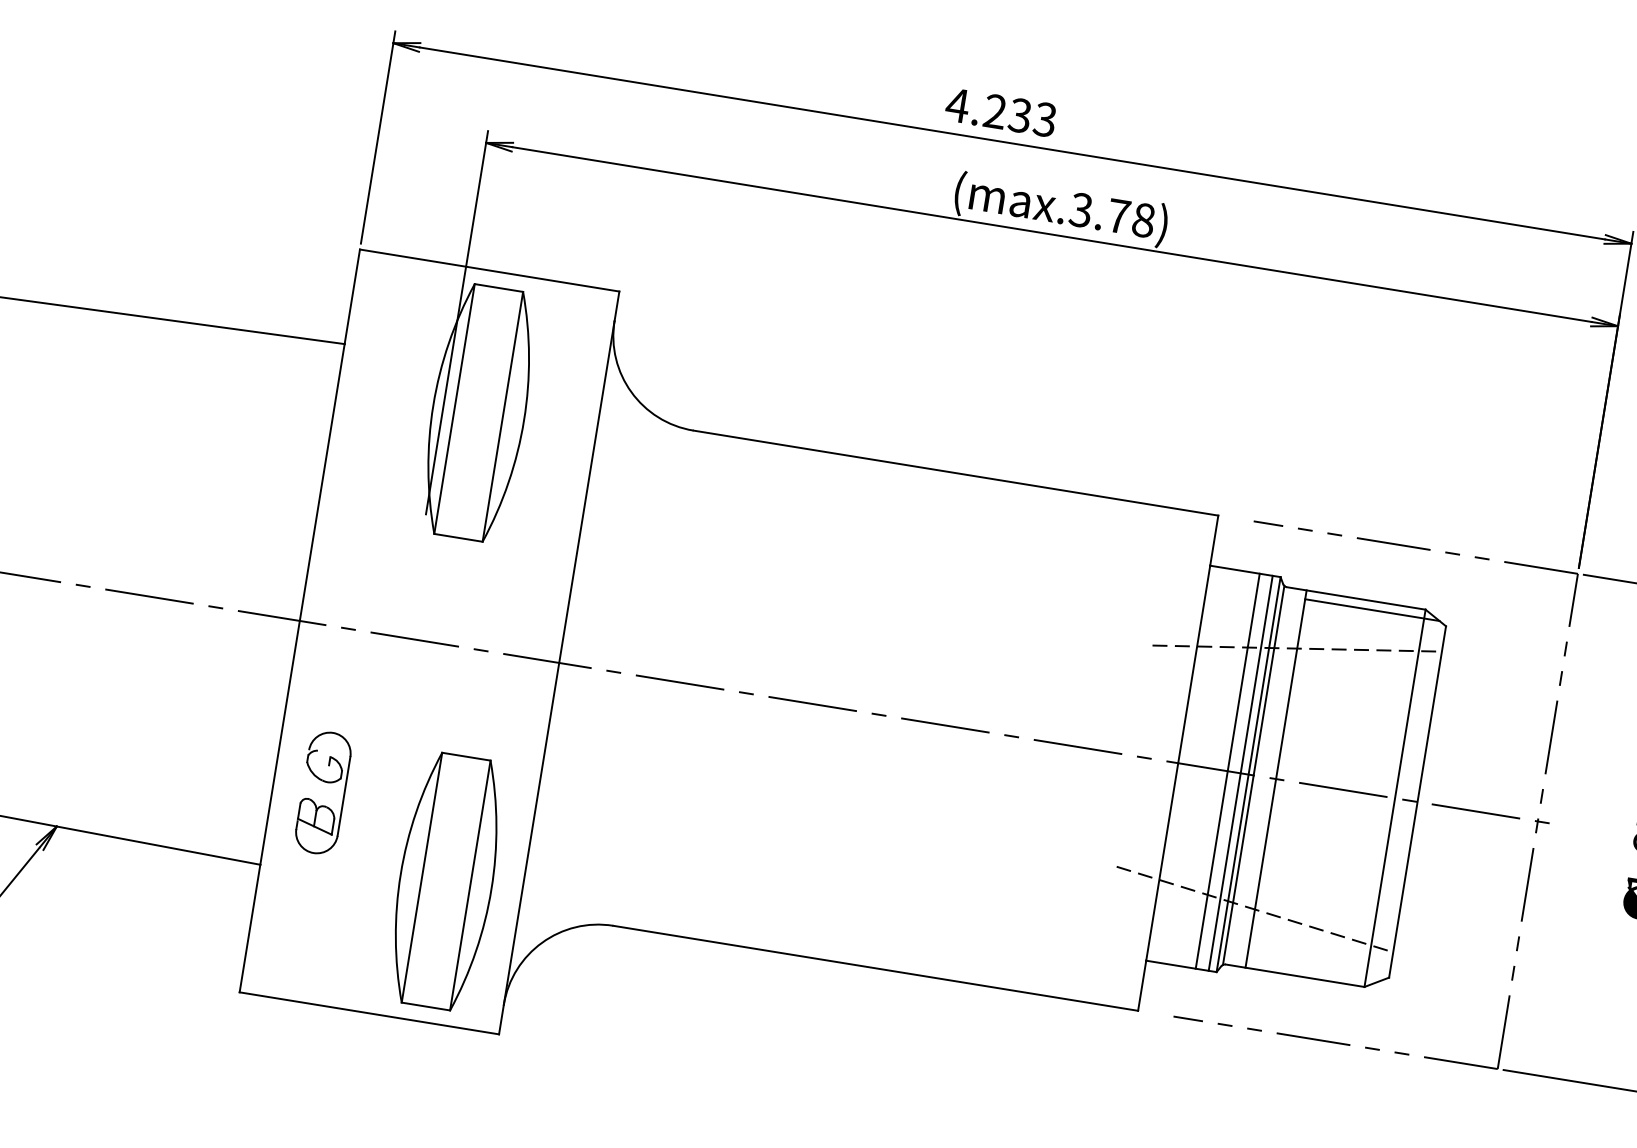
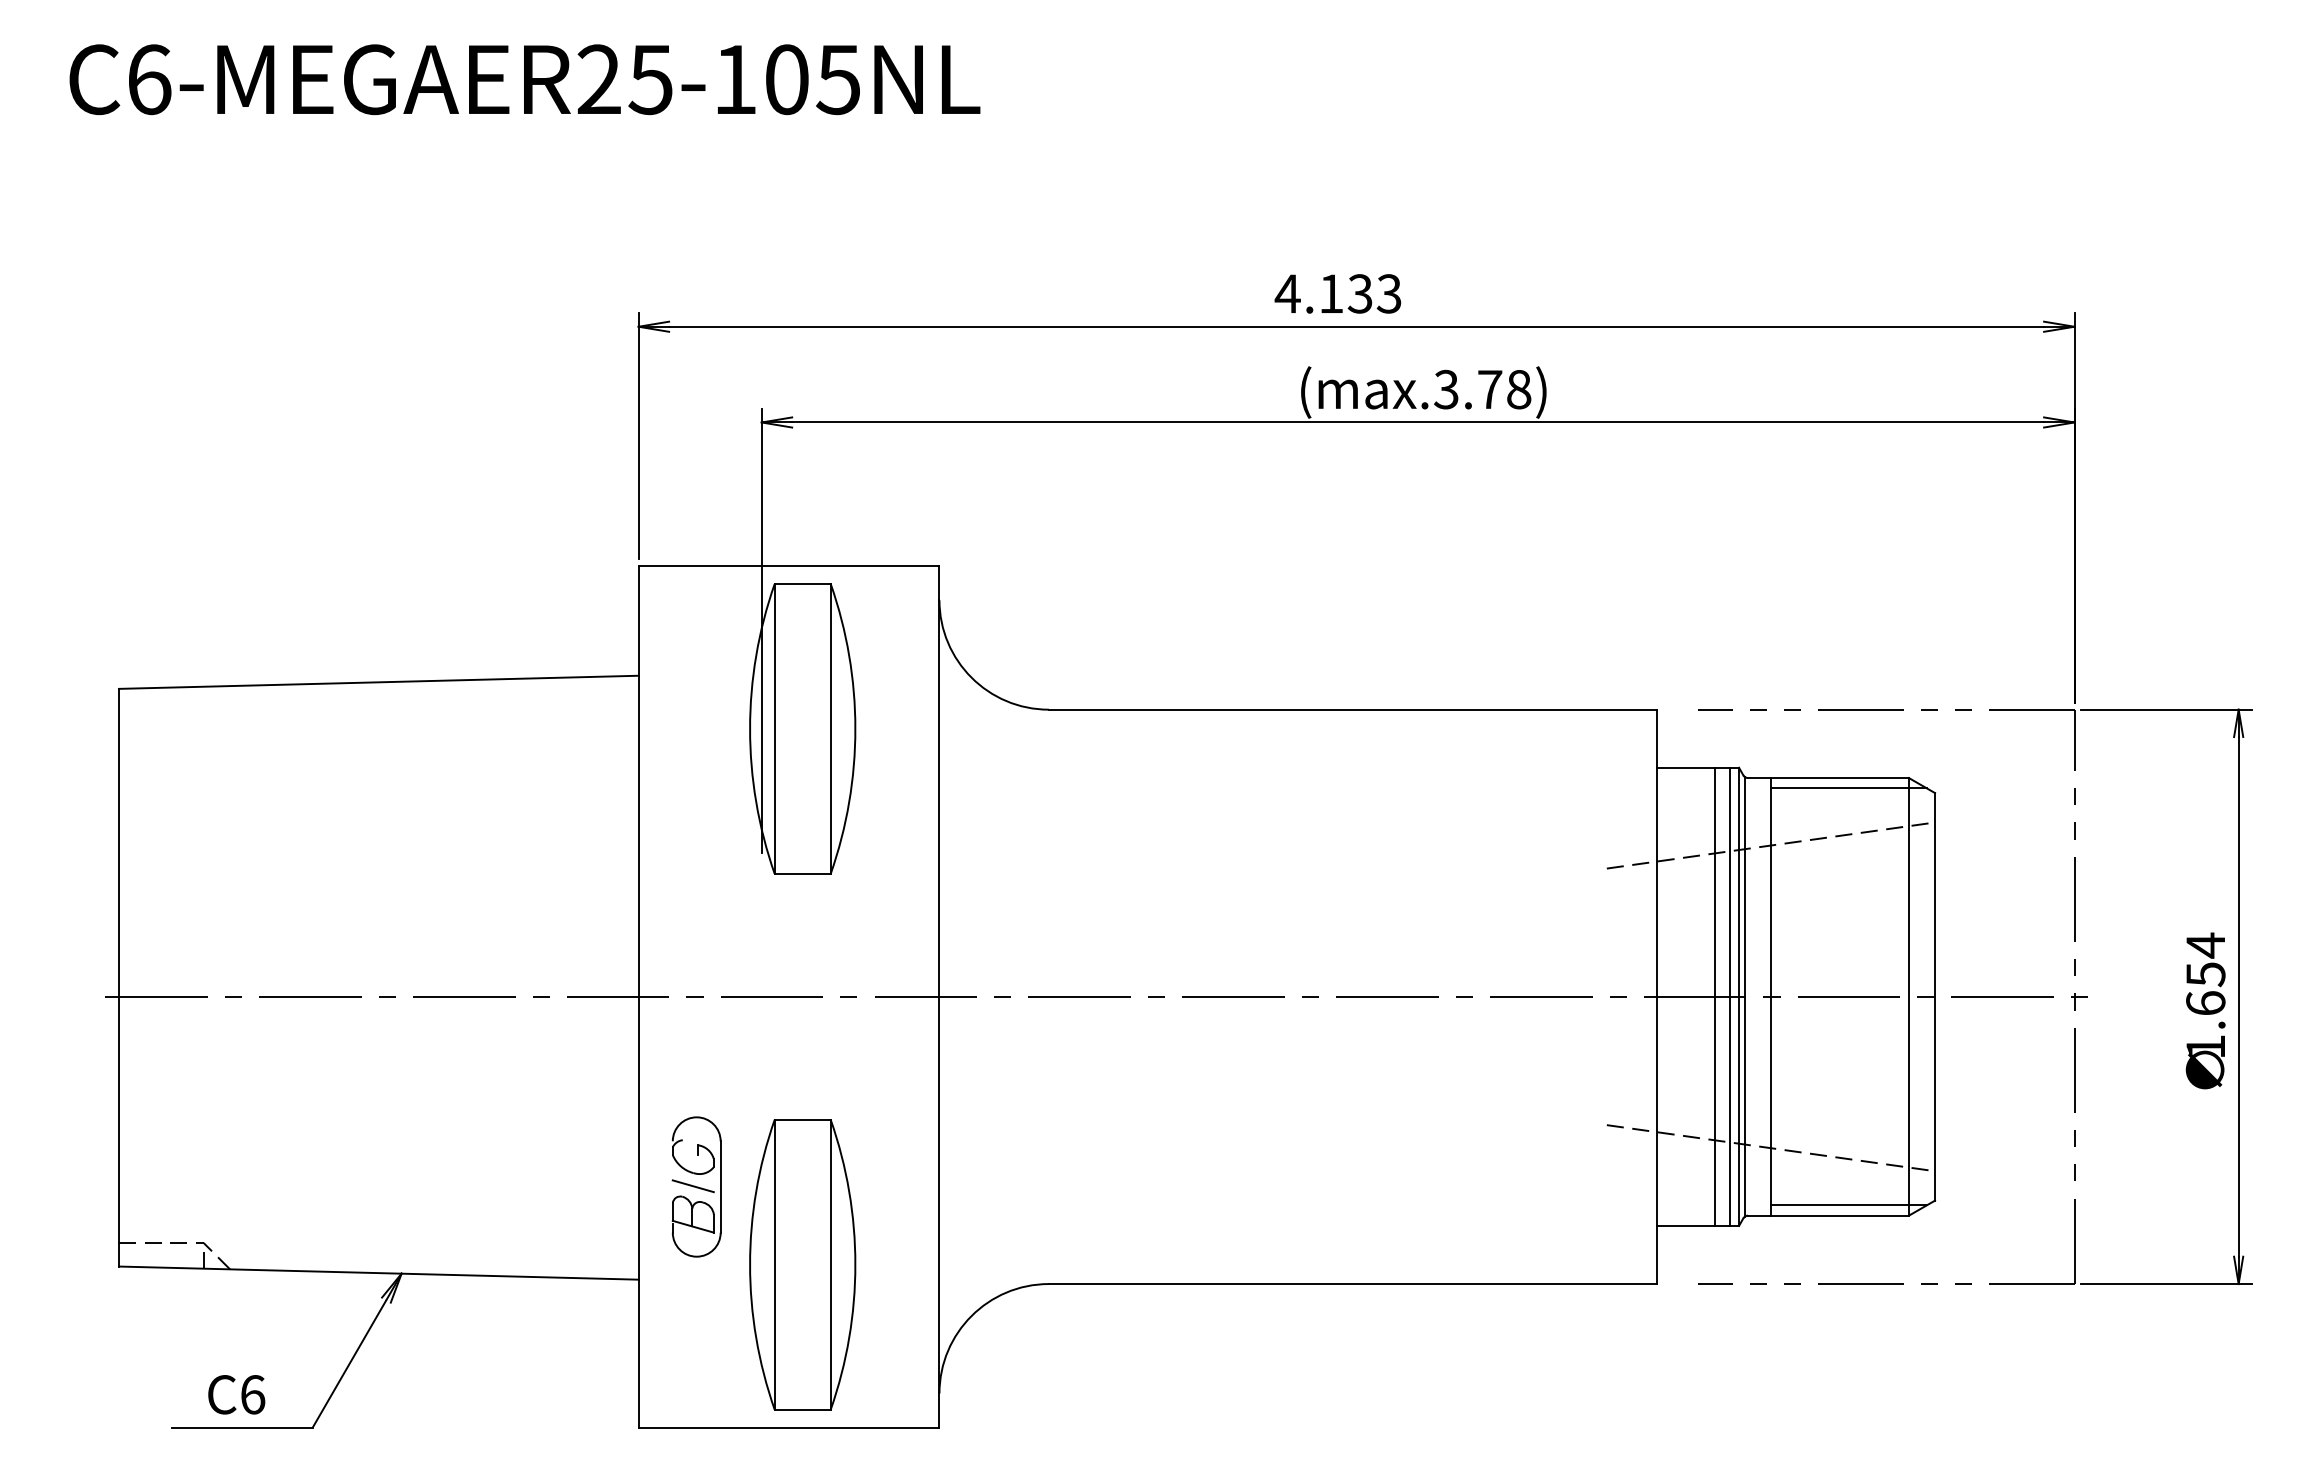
text: (995, 111) -> (1331, 293), 4.233 -> 4.133
line: (319, 791) -> (692, 1186), added
part: (445, 881) -> (802, 1264), moved
line: (1313, 969) -> (1848, 1205), added

